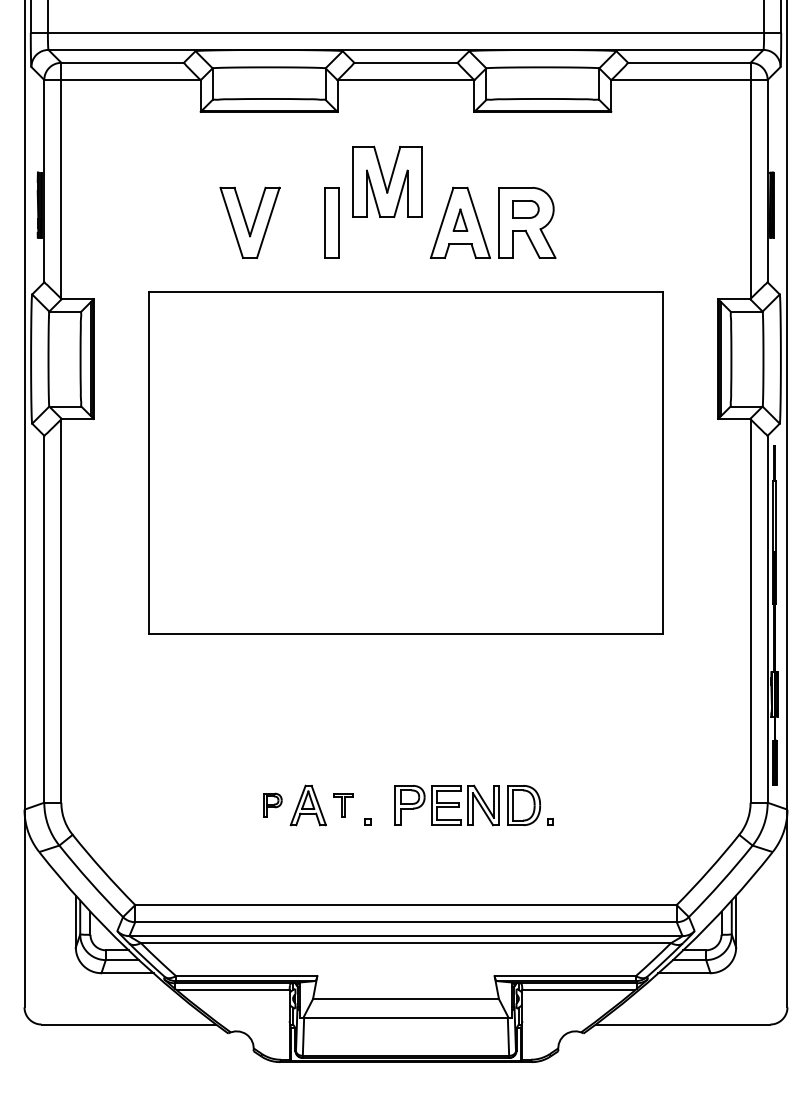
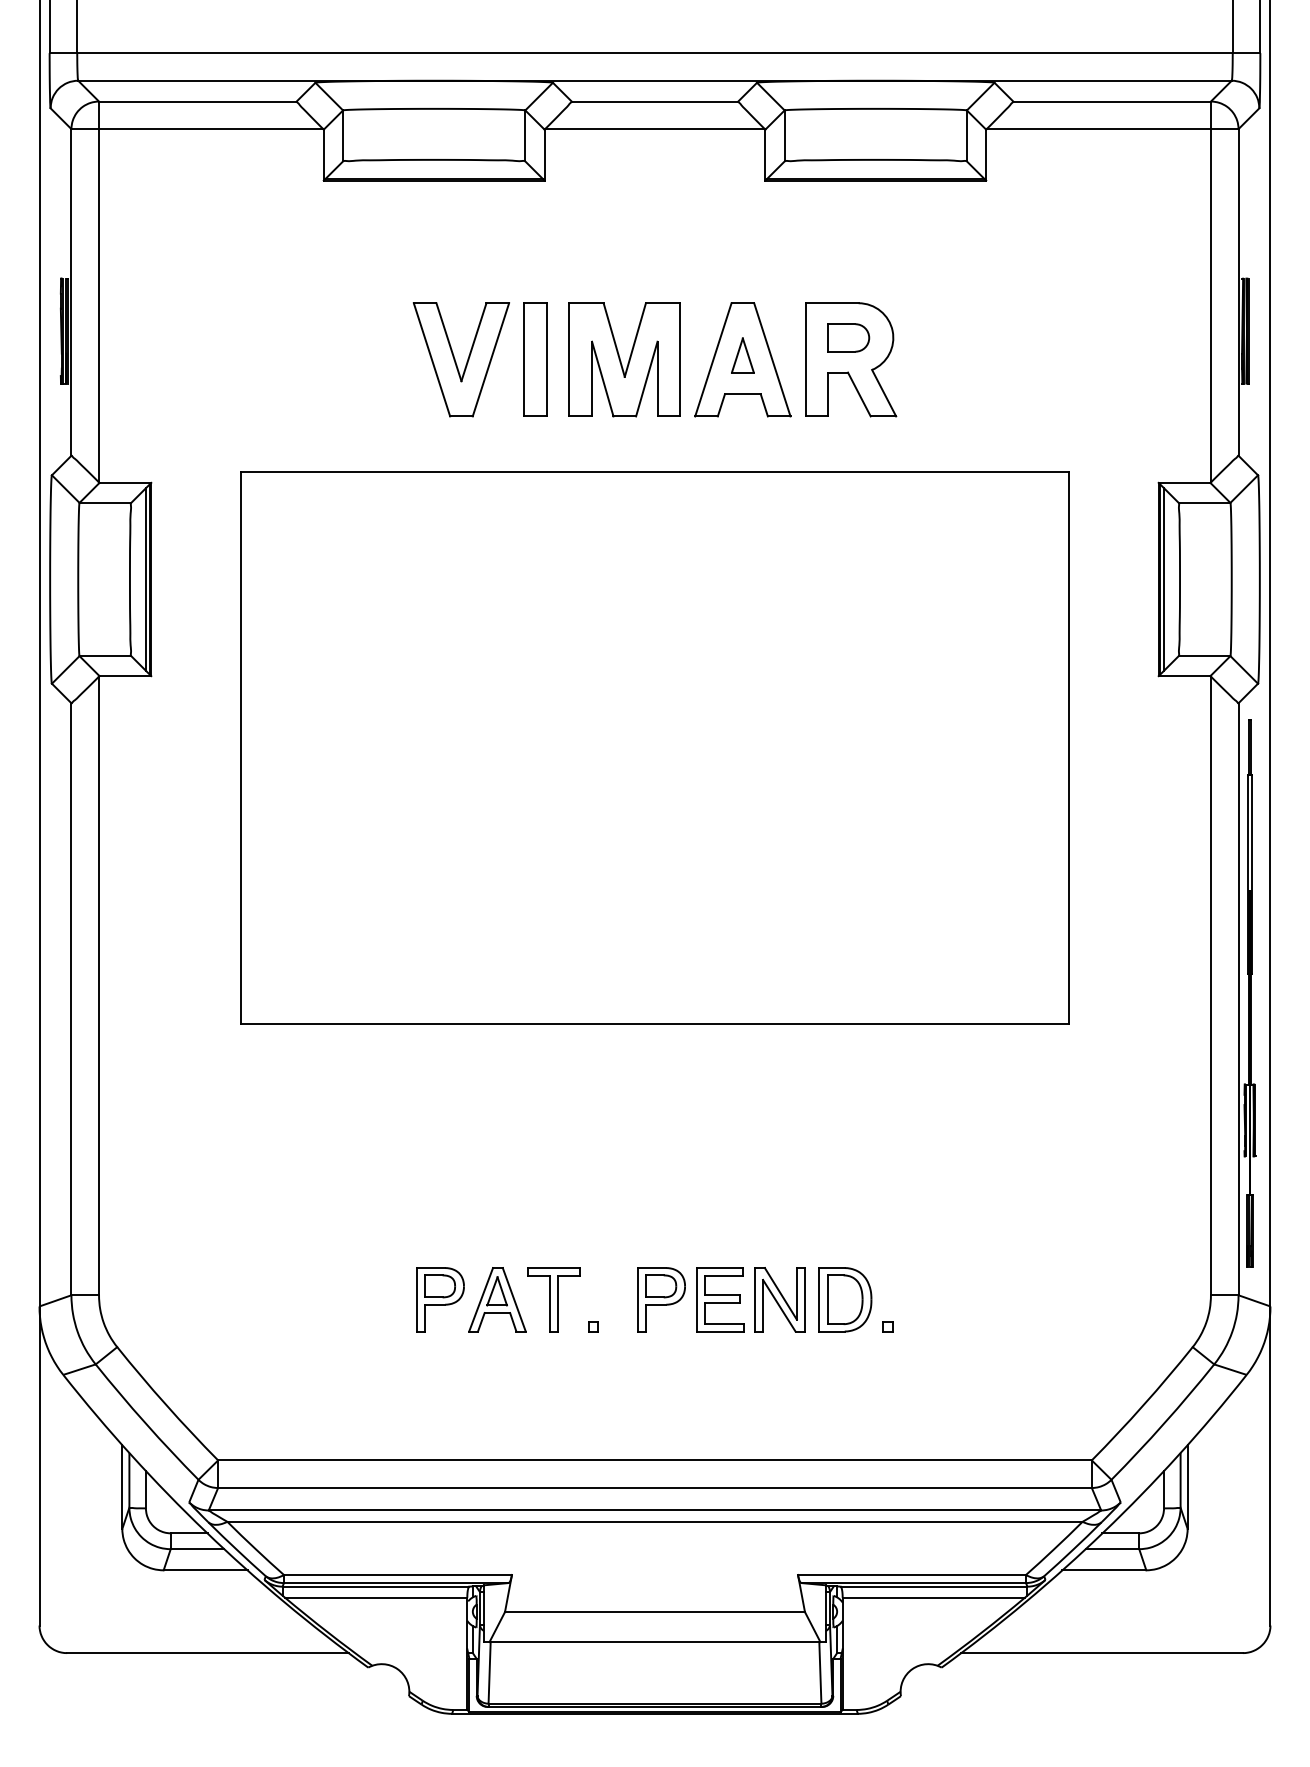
part: (387, 181) -> (625, 359), moved
part: (249, 222) -> (460, 359), moved
part: (272, 805) -> (439, 1299), size x1.67
part: (342, 805) -> (552, 1299), size x1.67

